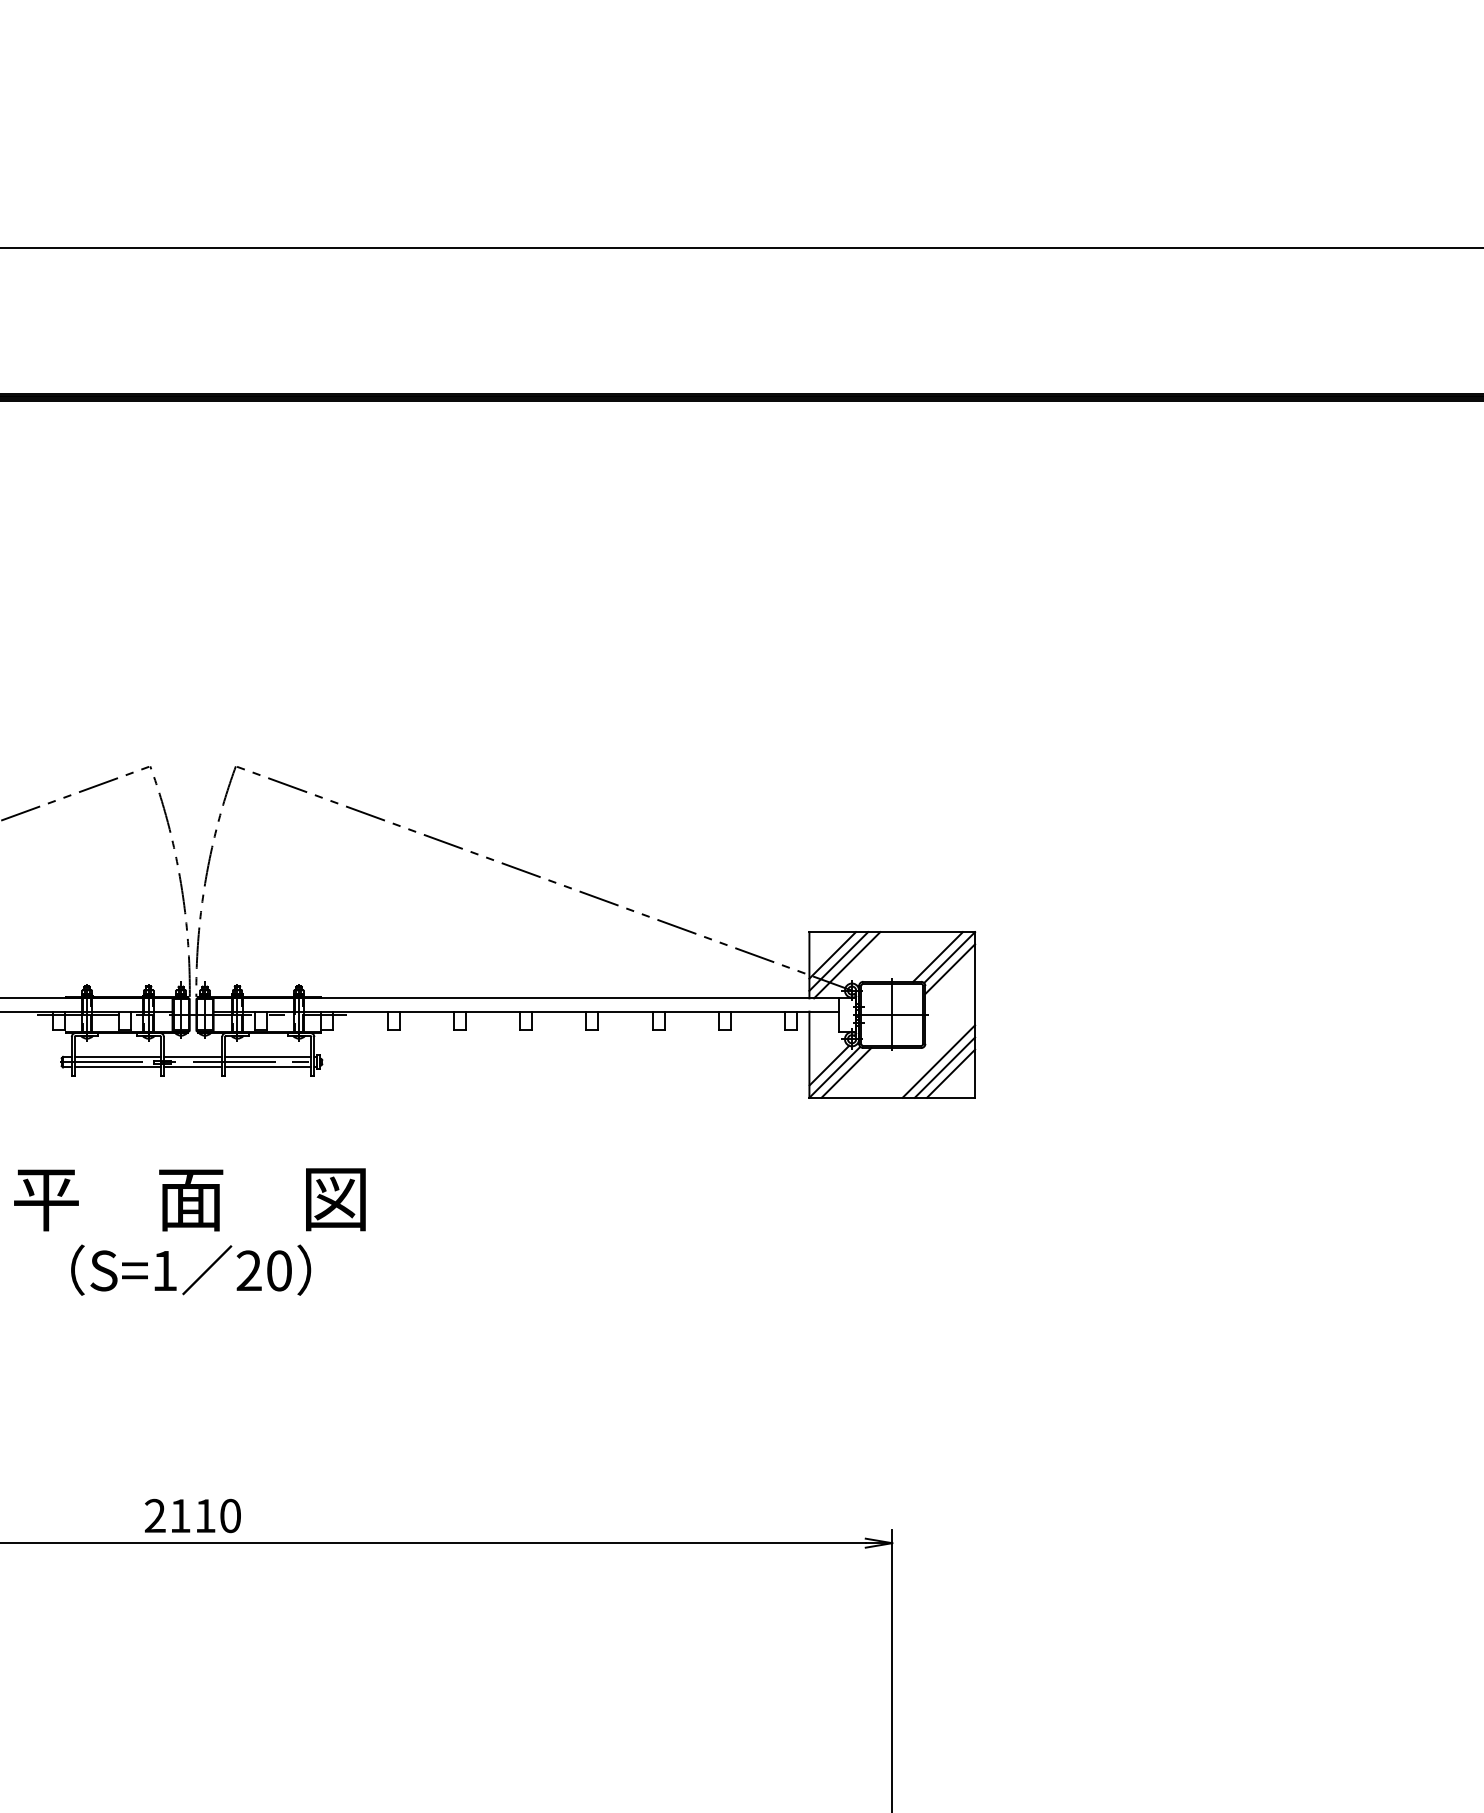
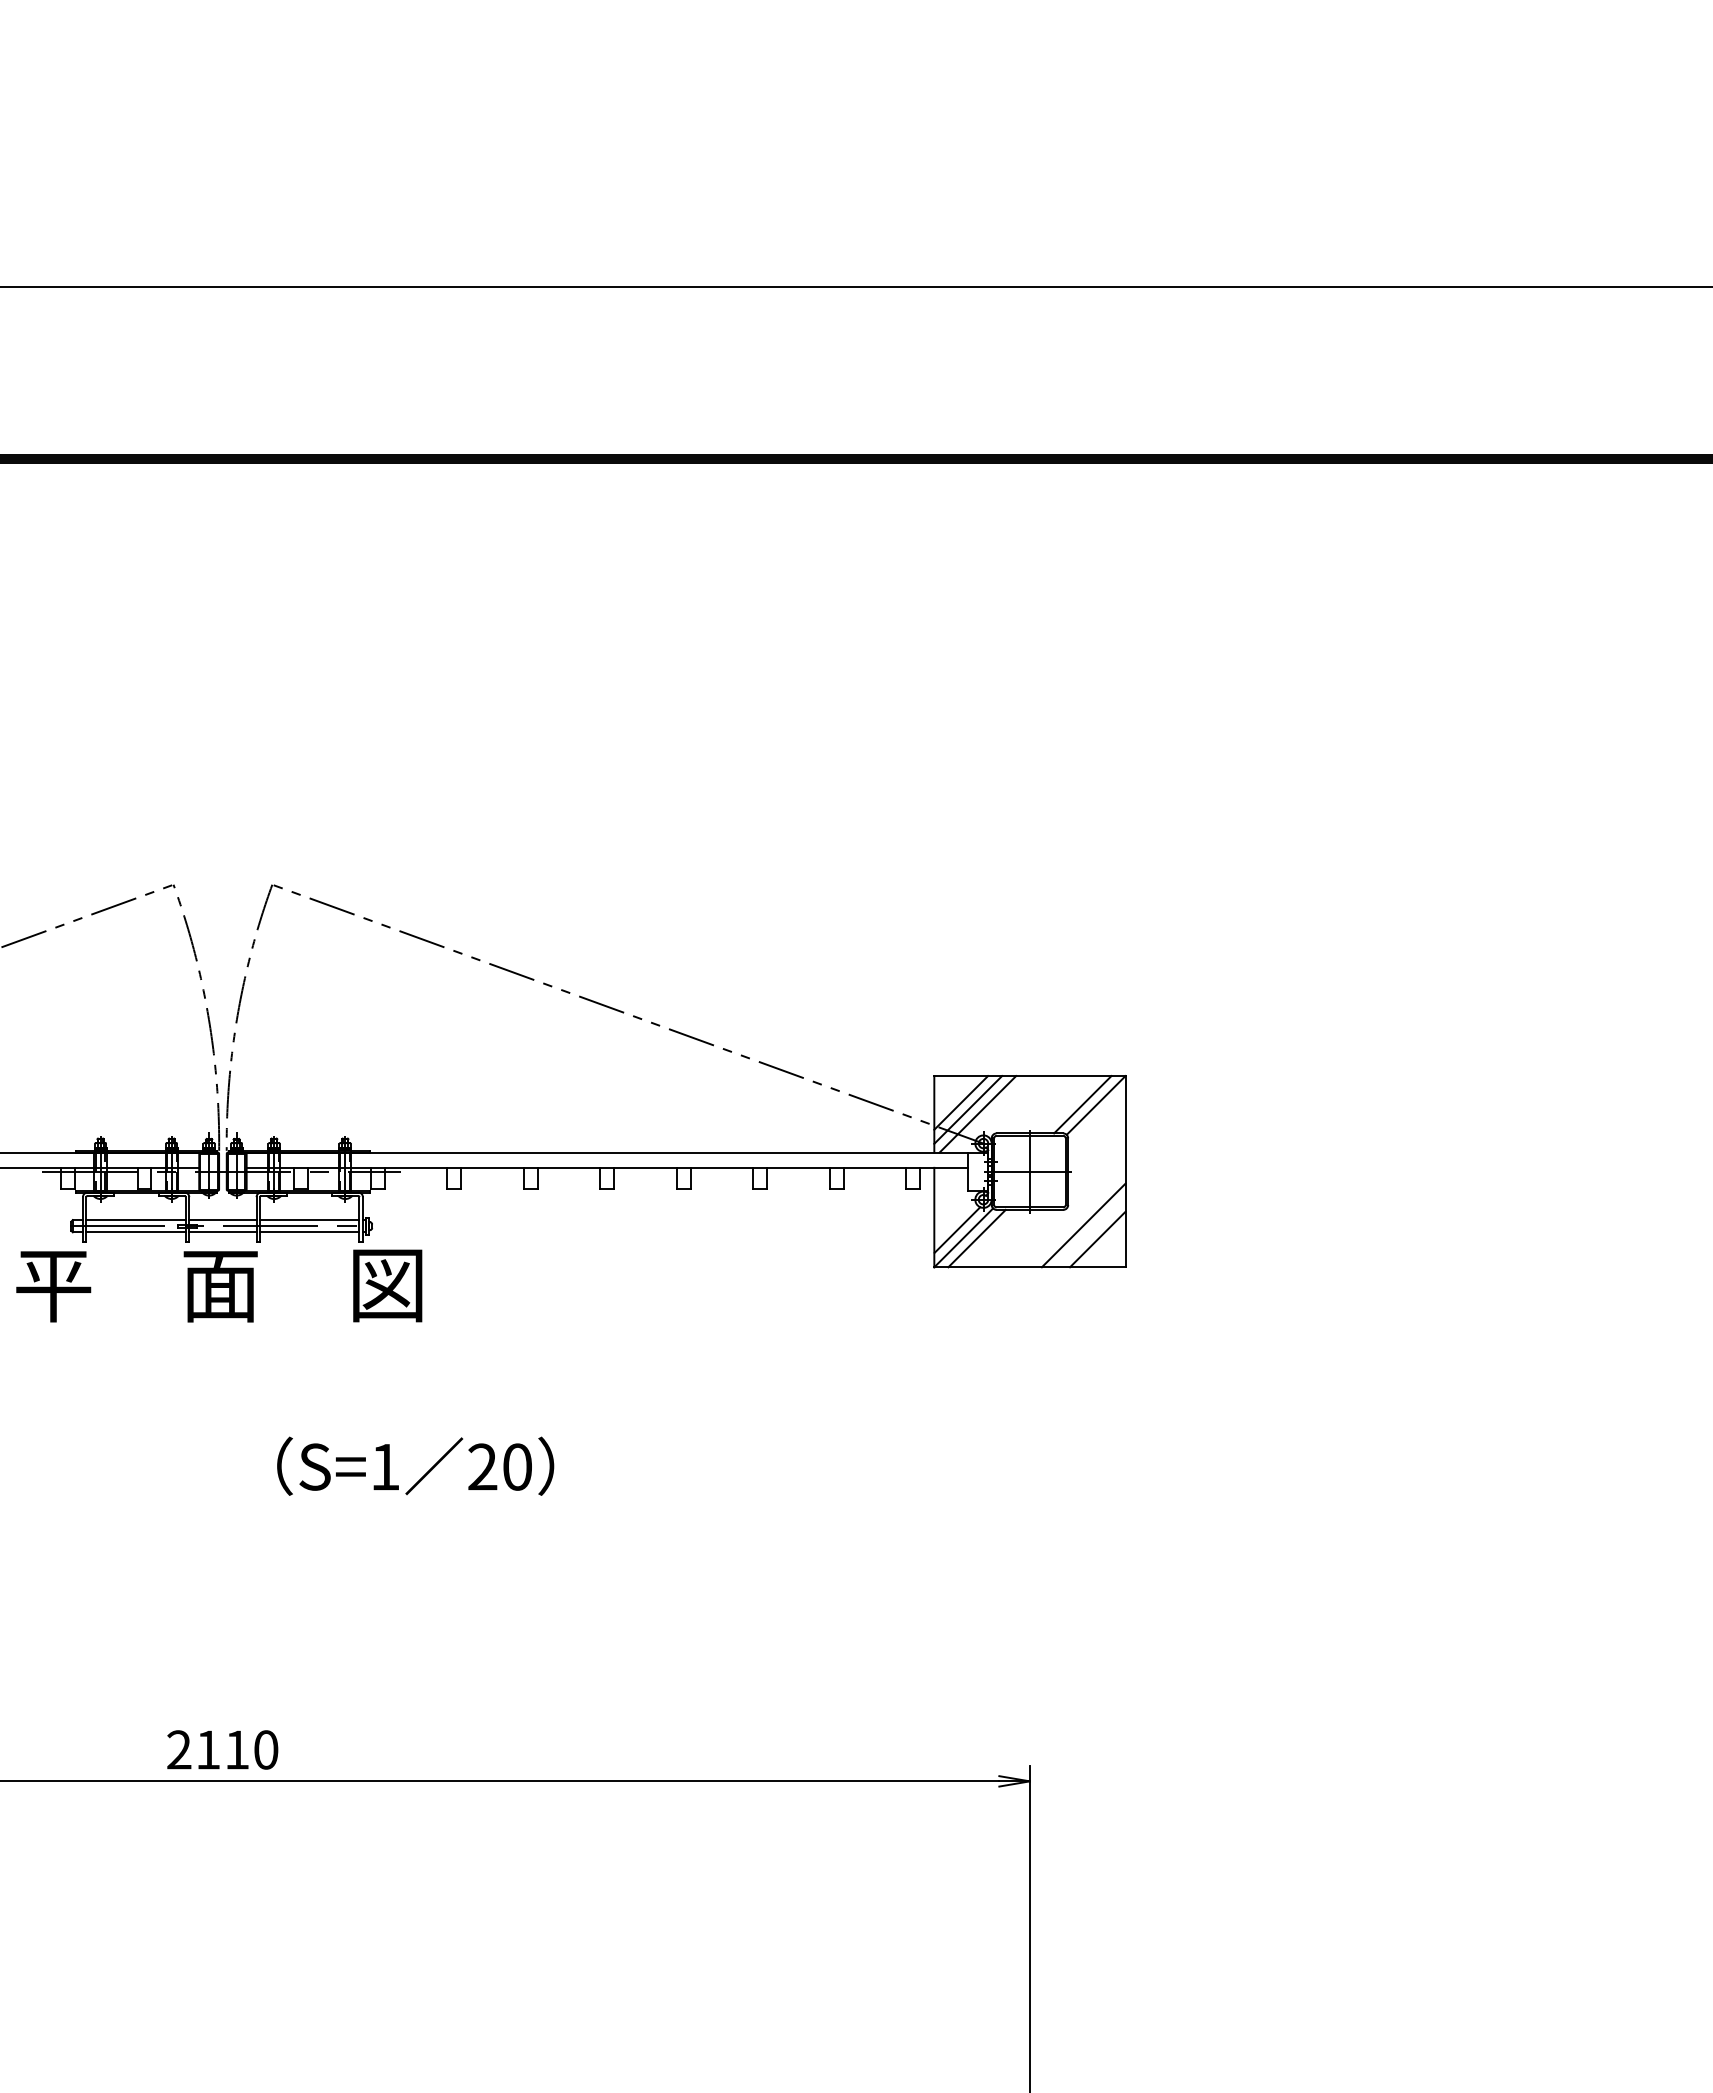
line: (949, 968) -> (1096, 1118), removed
line: (944, 1067) -> (1090, 1232), removed
text: (190, 1199) -> (219, 1285), moved
text: (190, 1269) -> (415, 1465), moved

